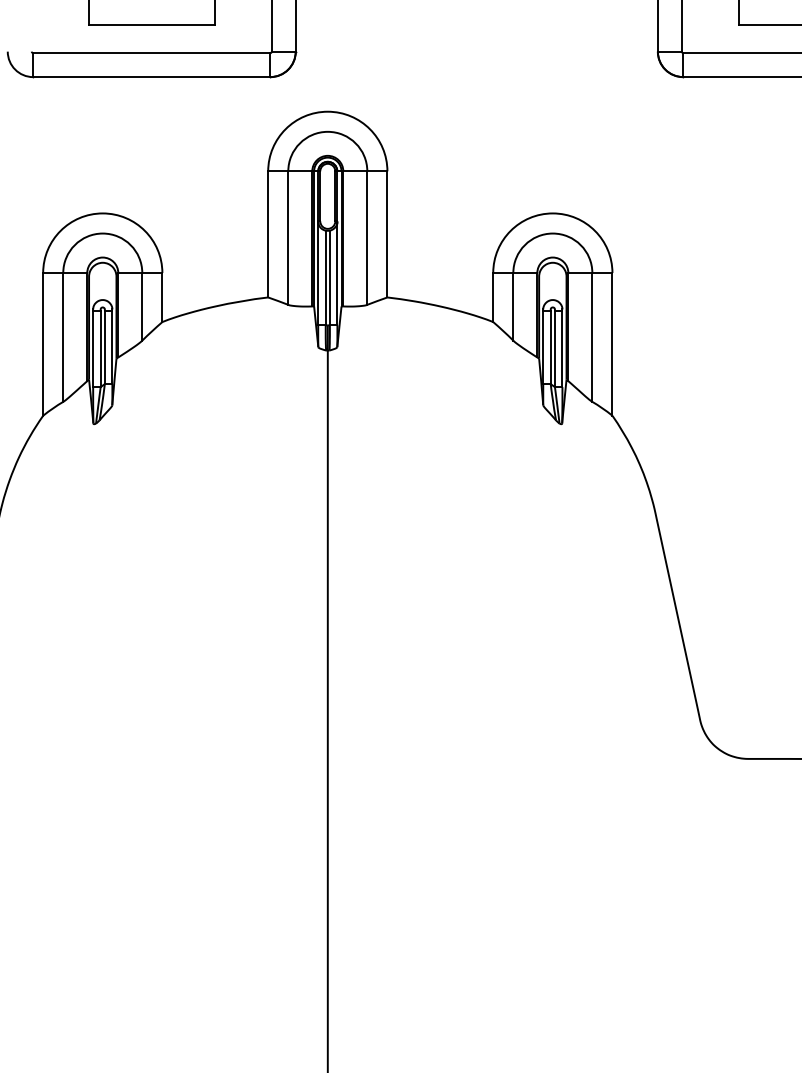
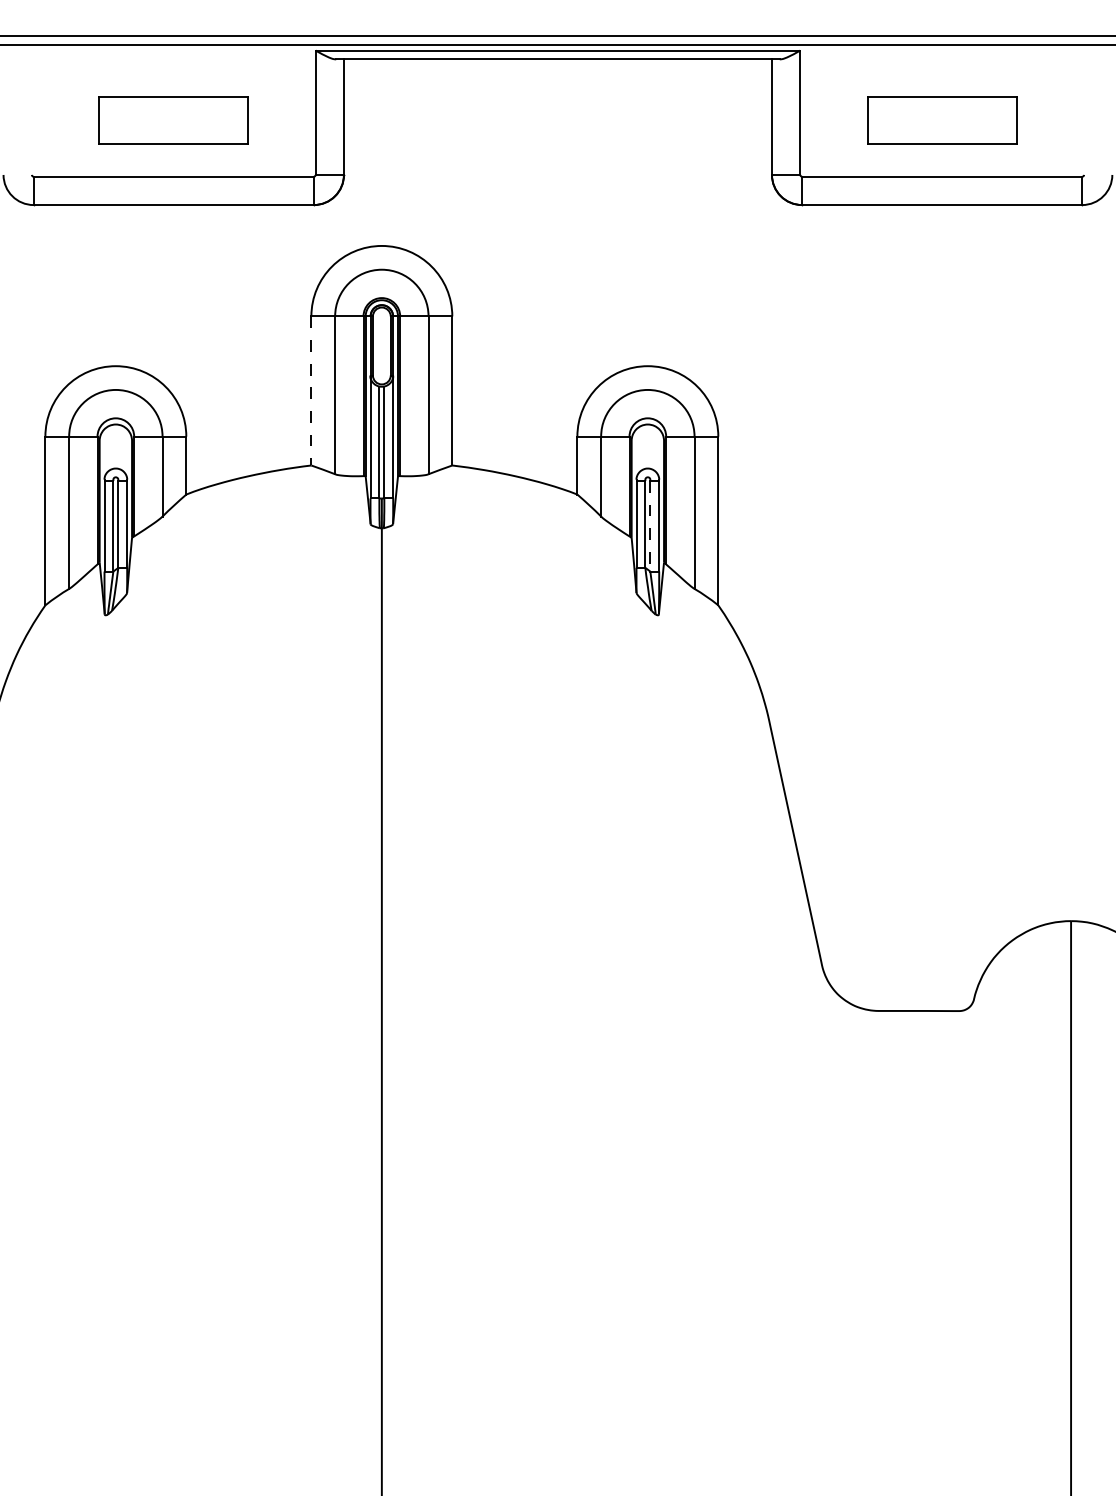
line: (268, 234) -> (311, 390), solid -> dashed
line: (555, 349) -> (650, 526), solid -> dashed

